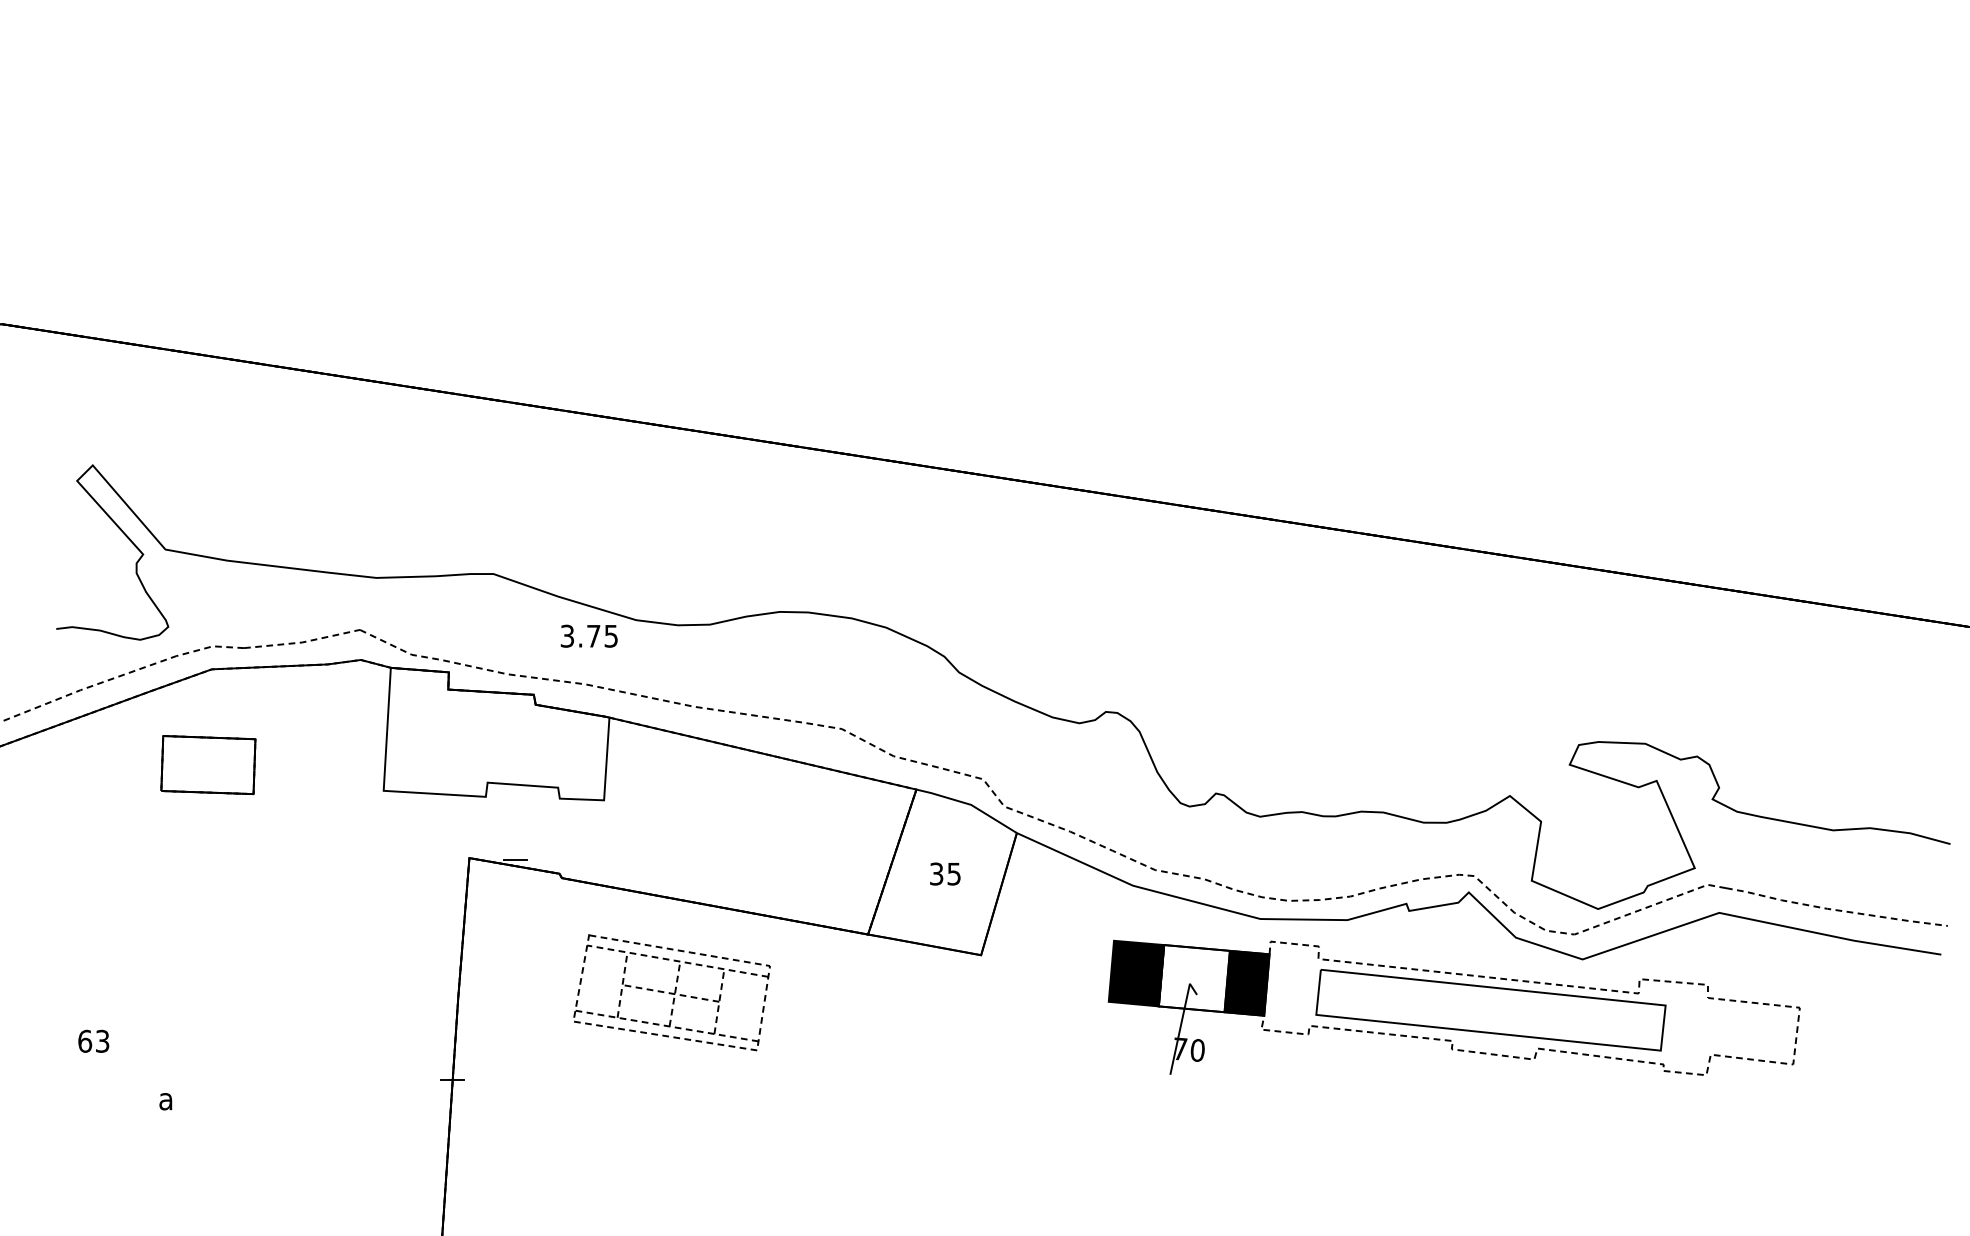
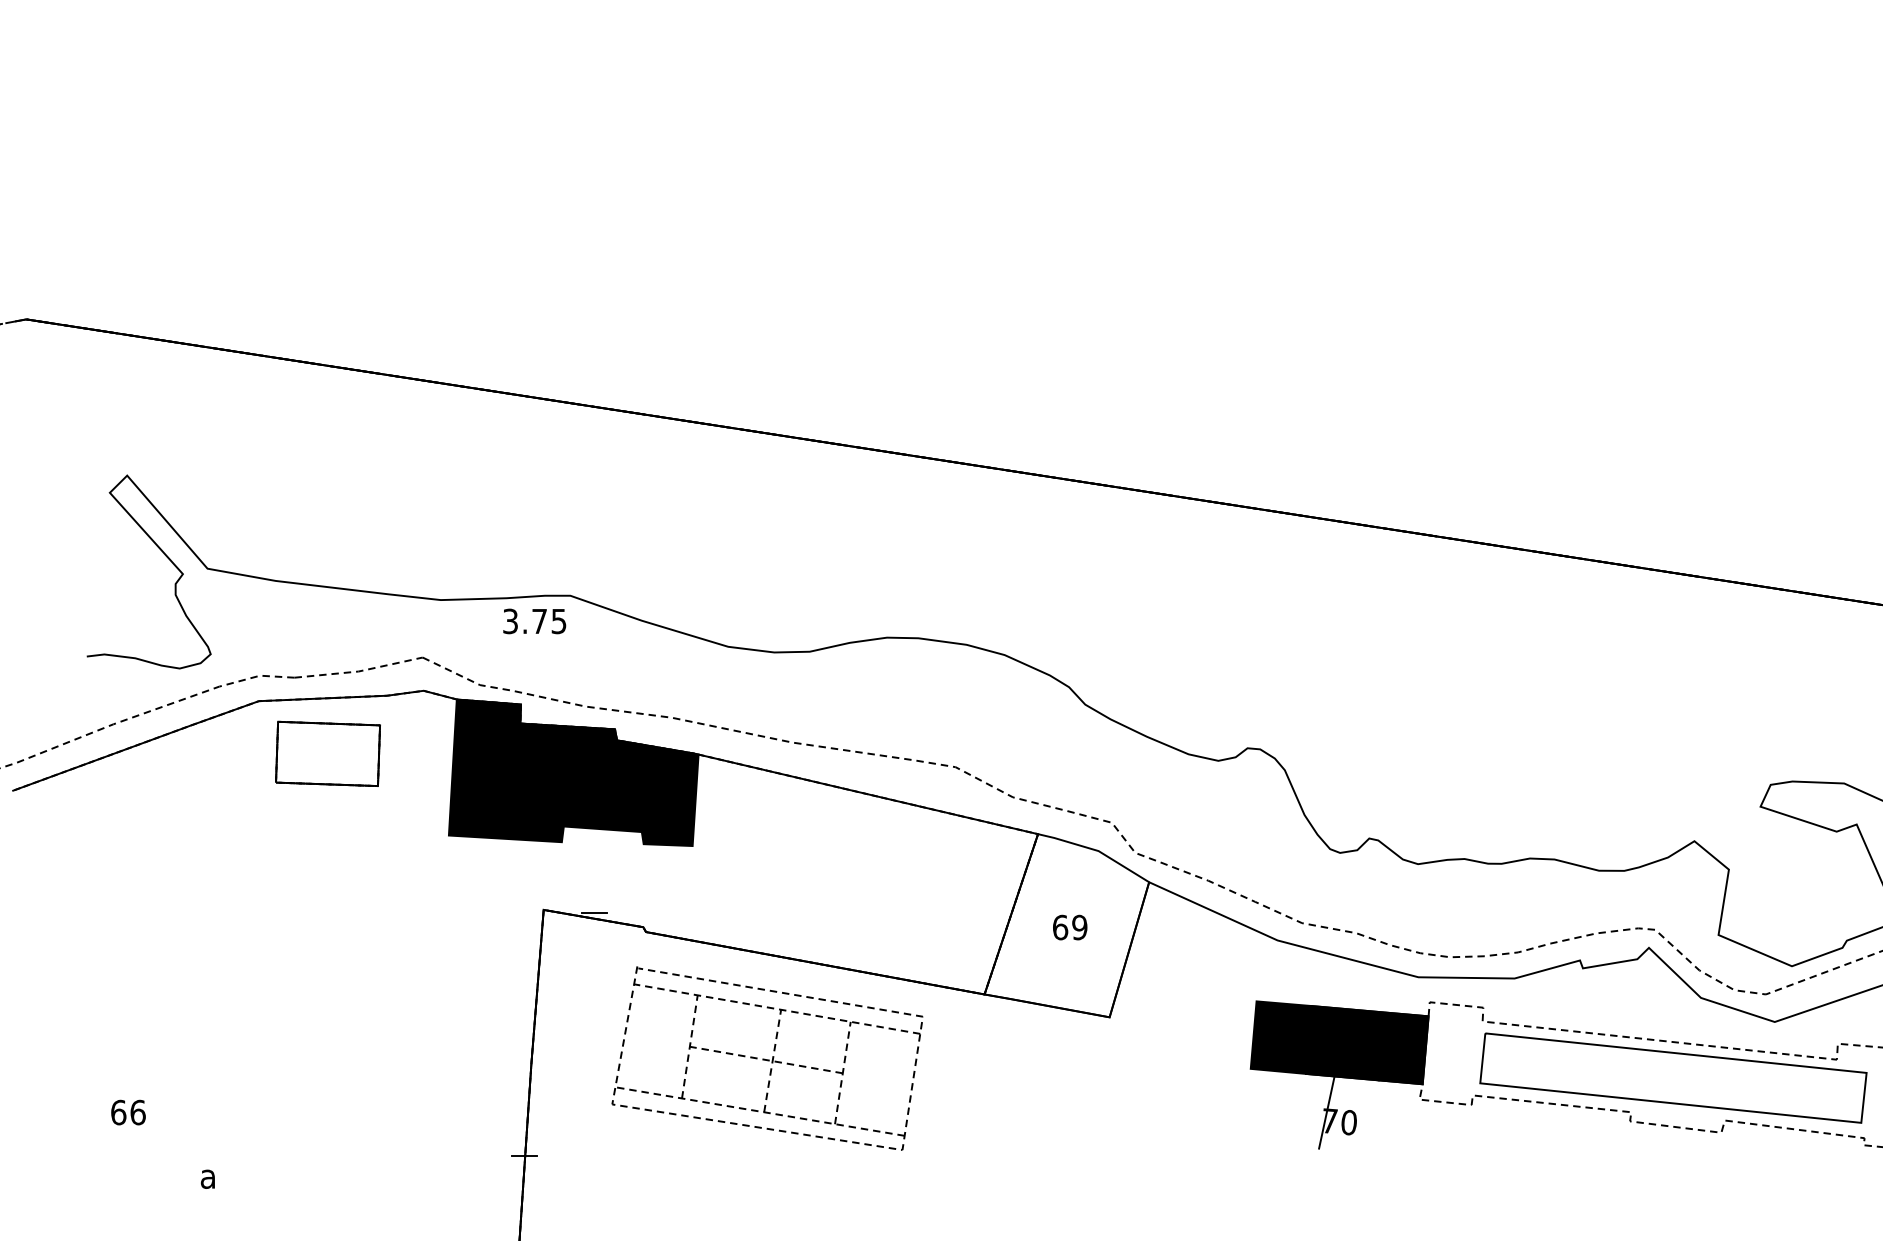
text: (588, 635) -> (533, 620), moved
fill: (496, 733) -> (573, 772), added
part: (208, 765) -> (328, 754), moved
text: (945, 873) -> (1070, 926), 35 -> 69
fill: (1193, 978) -> (1344, 1043), added
part: (671, 992) -> (767, 1058), size x1.43
text: (102, 1040) -> (137, 1111), 63 -> 66

